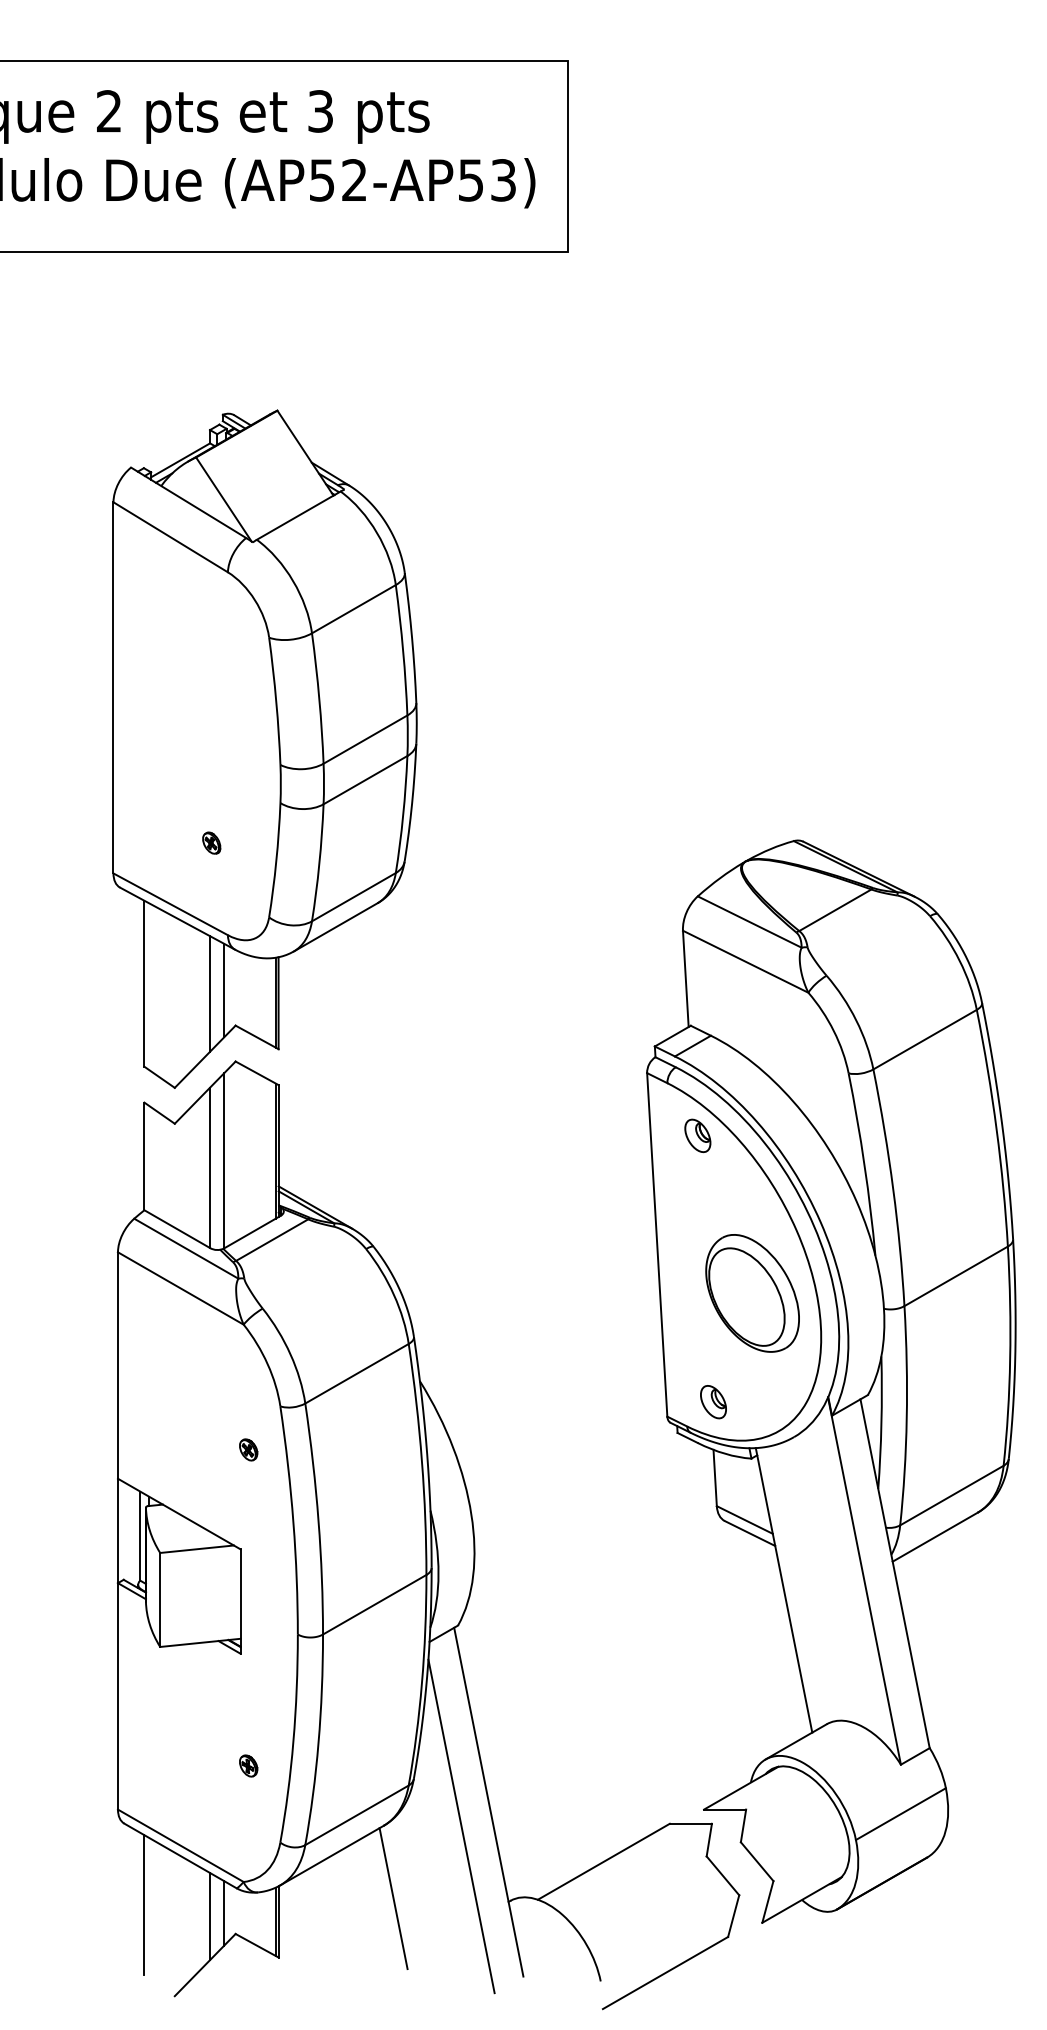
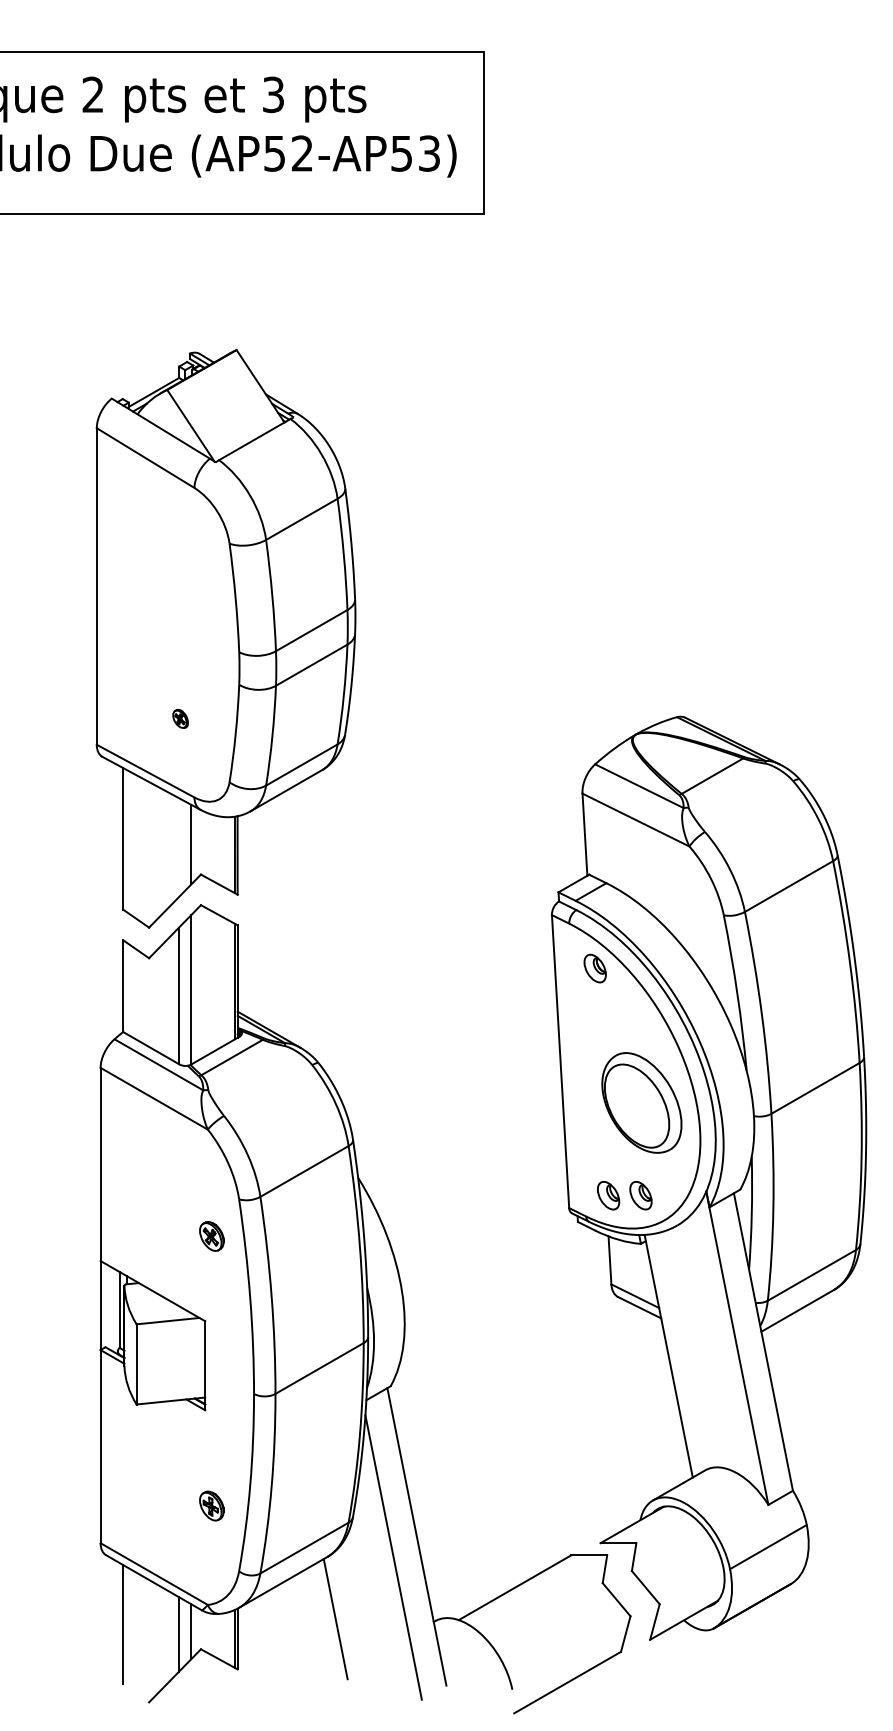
line: (209, 993) -> (178, 847), removed
part: (751, 1402) -> (640, 1195), added
part: (248, 1449) -> (211, 1236), size x1.6
part: (248, 1765) -> (211, 1505), size x1.6

